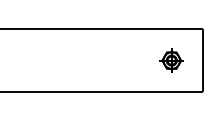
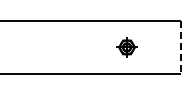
part: (171, 60) -> (126, 47), moved
line: (203, 60) -> (181, 47), solid -> dashed

